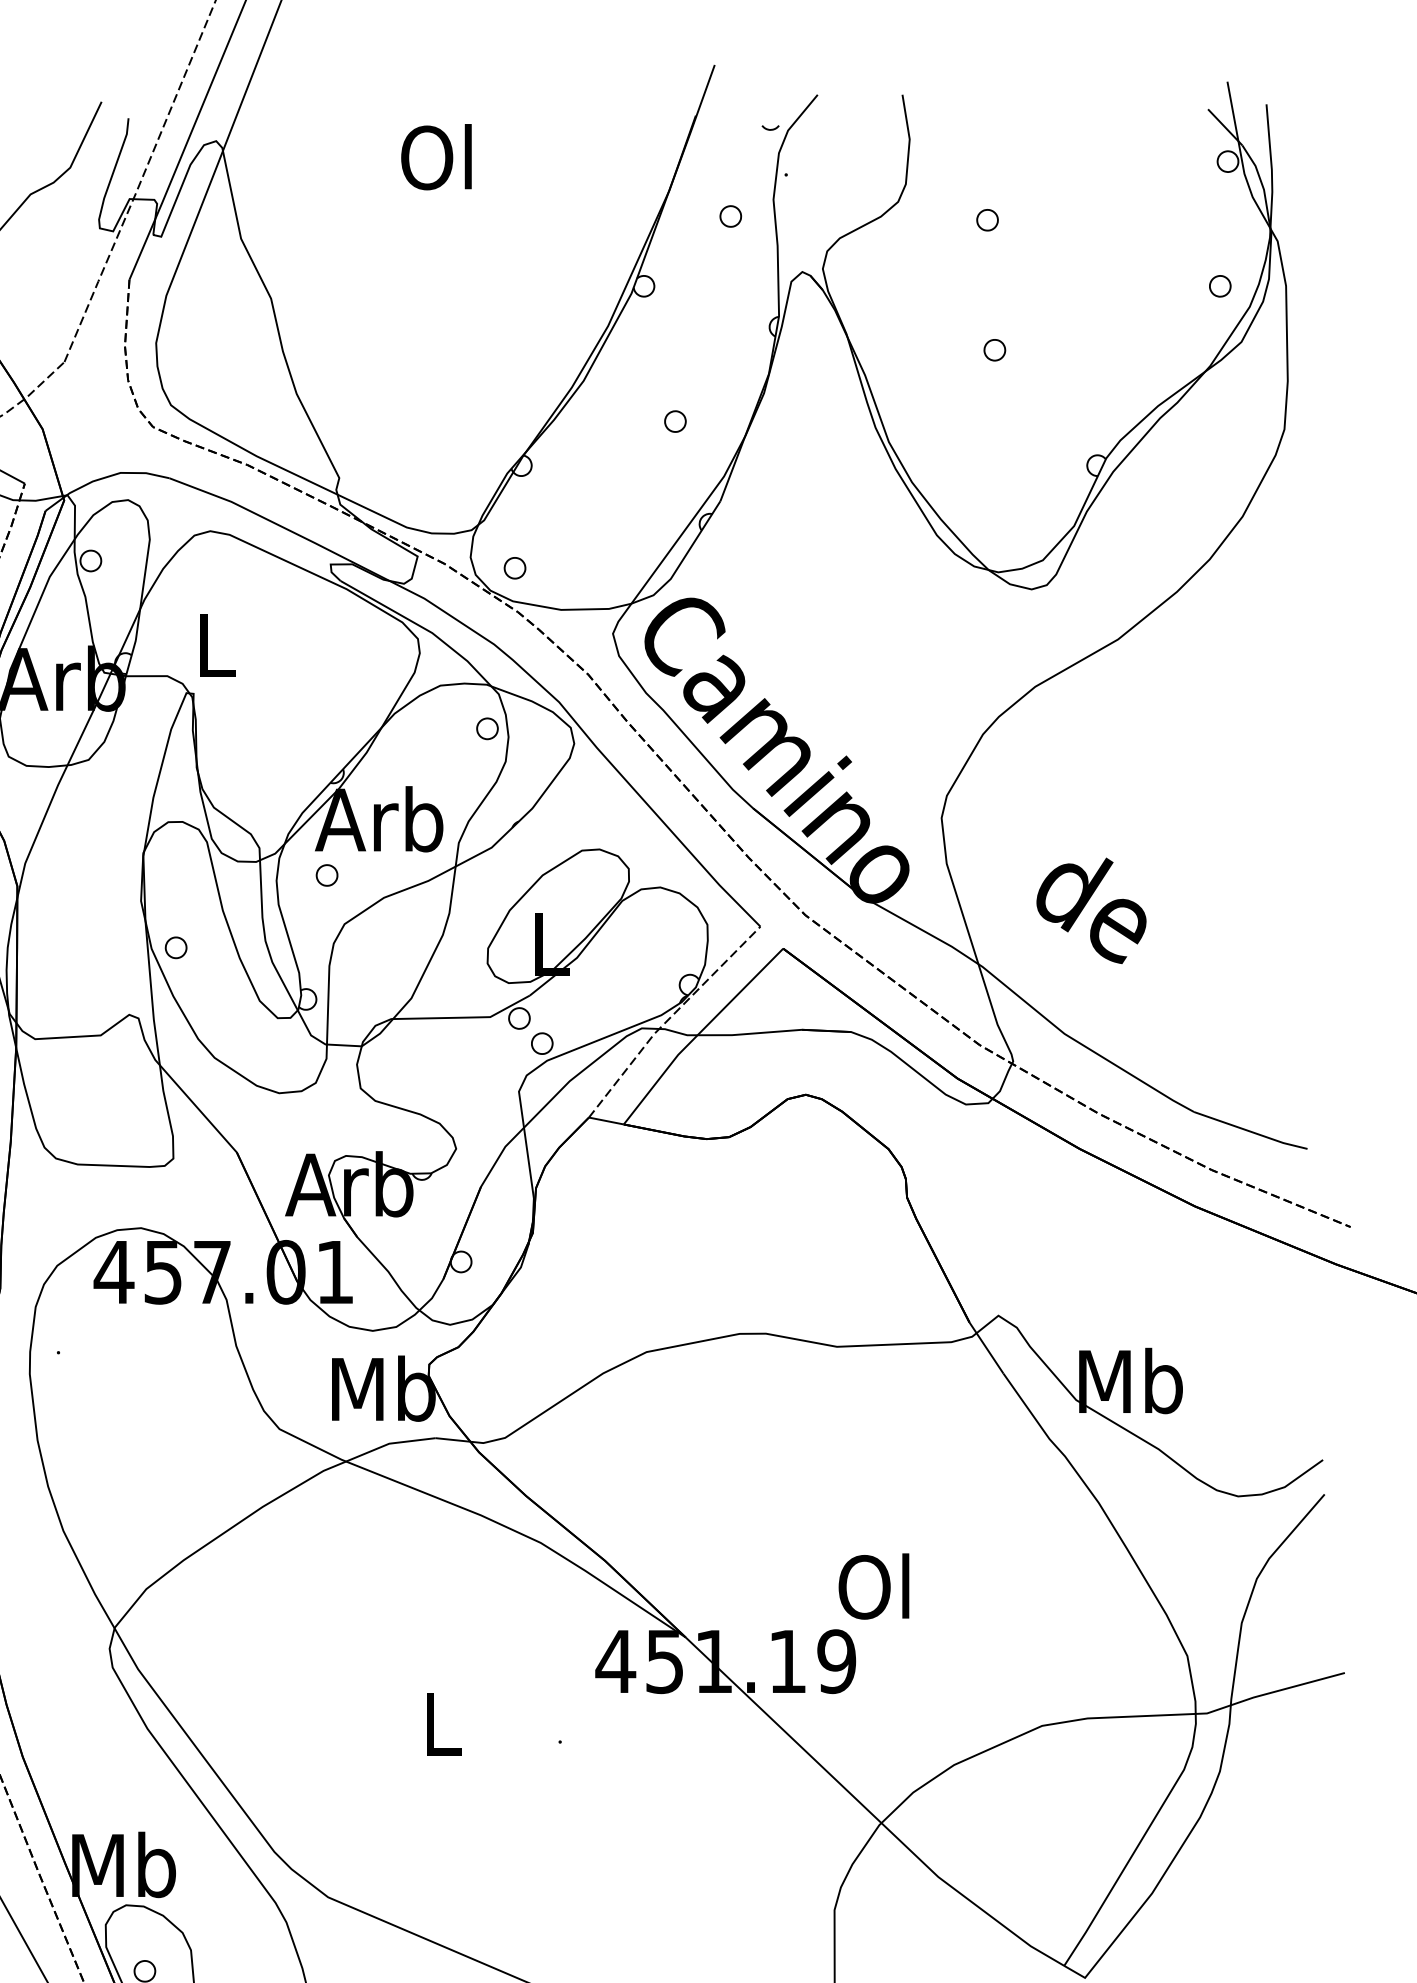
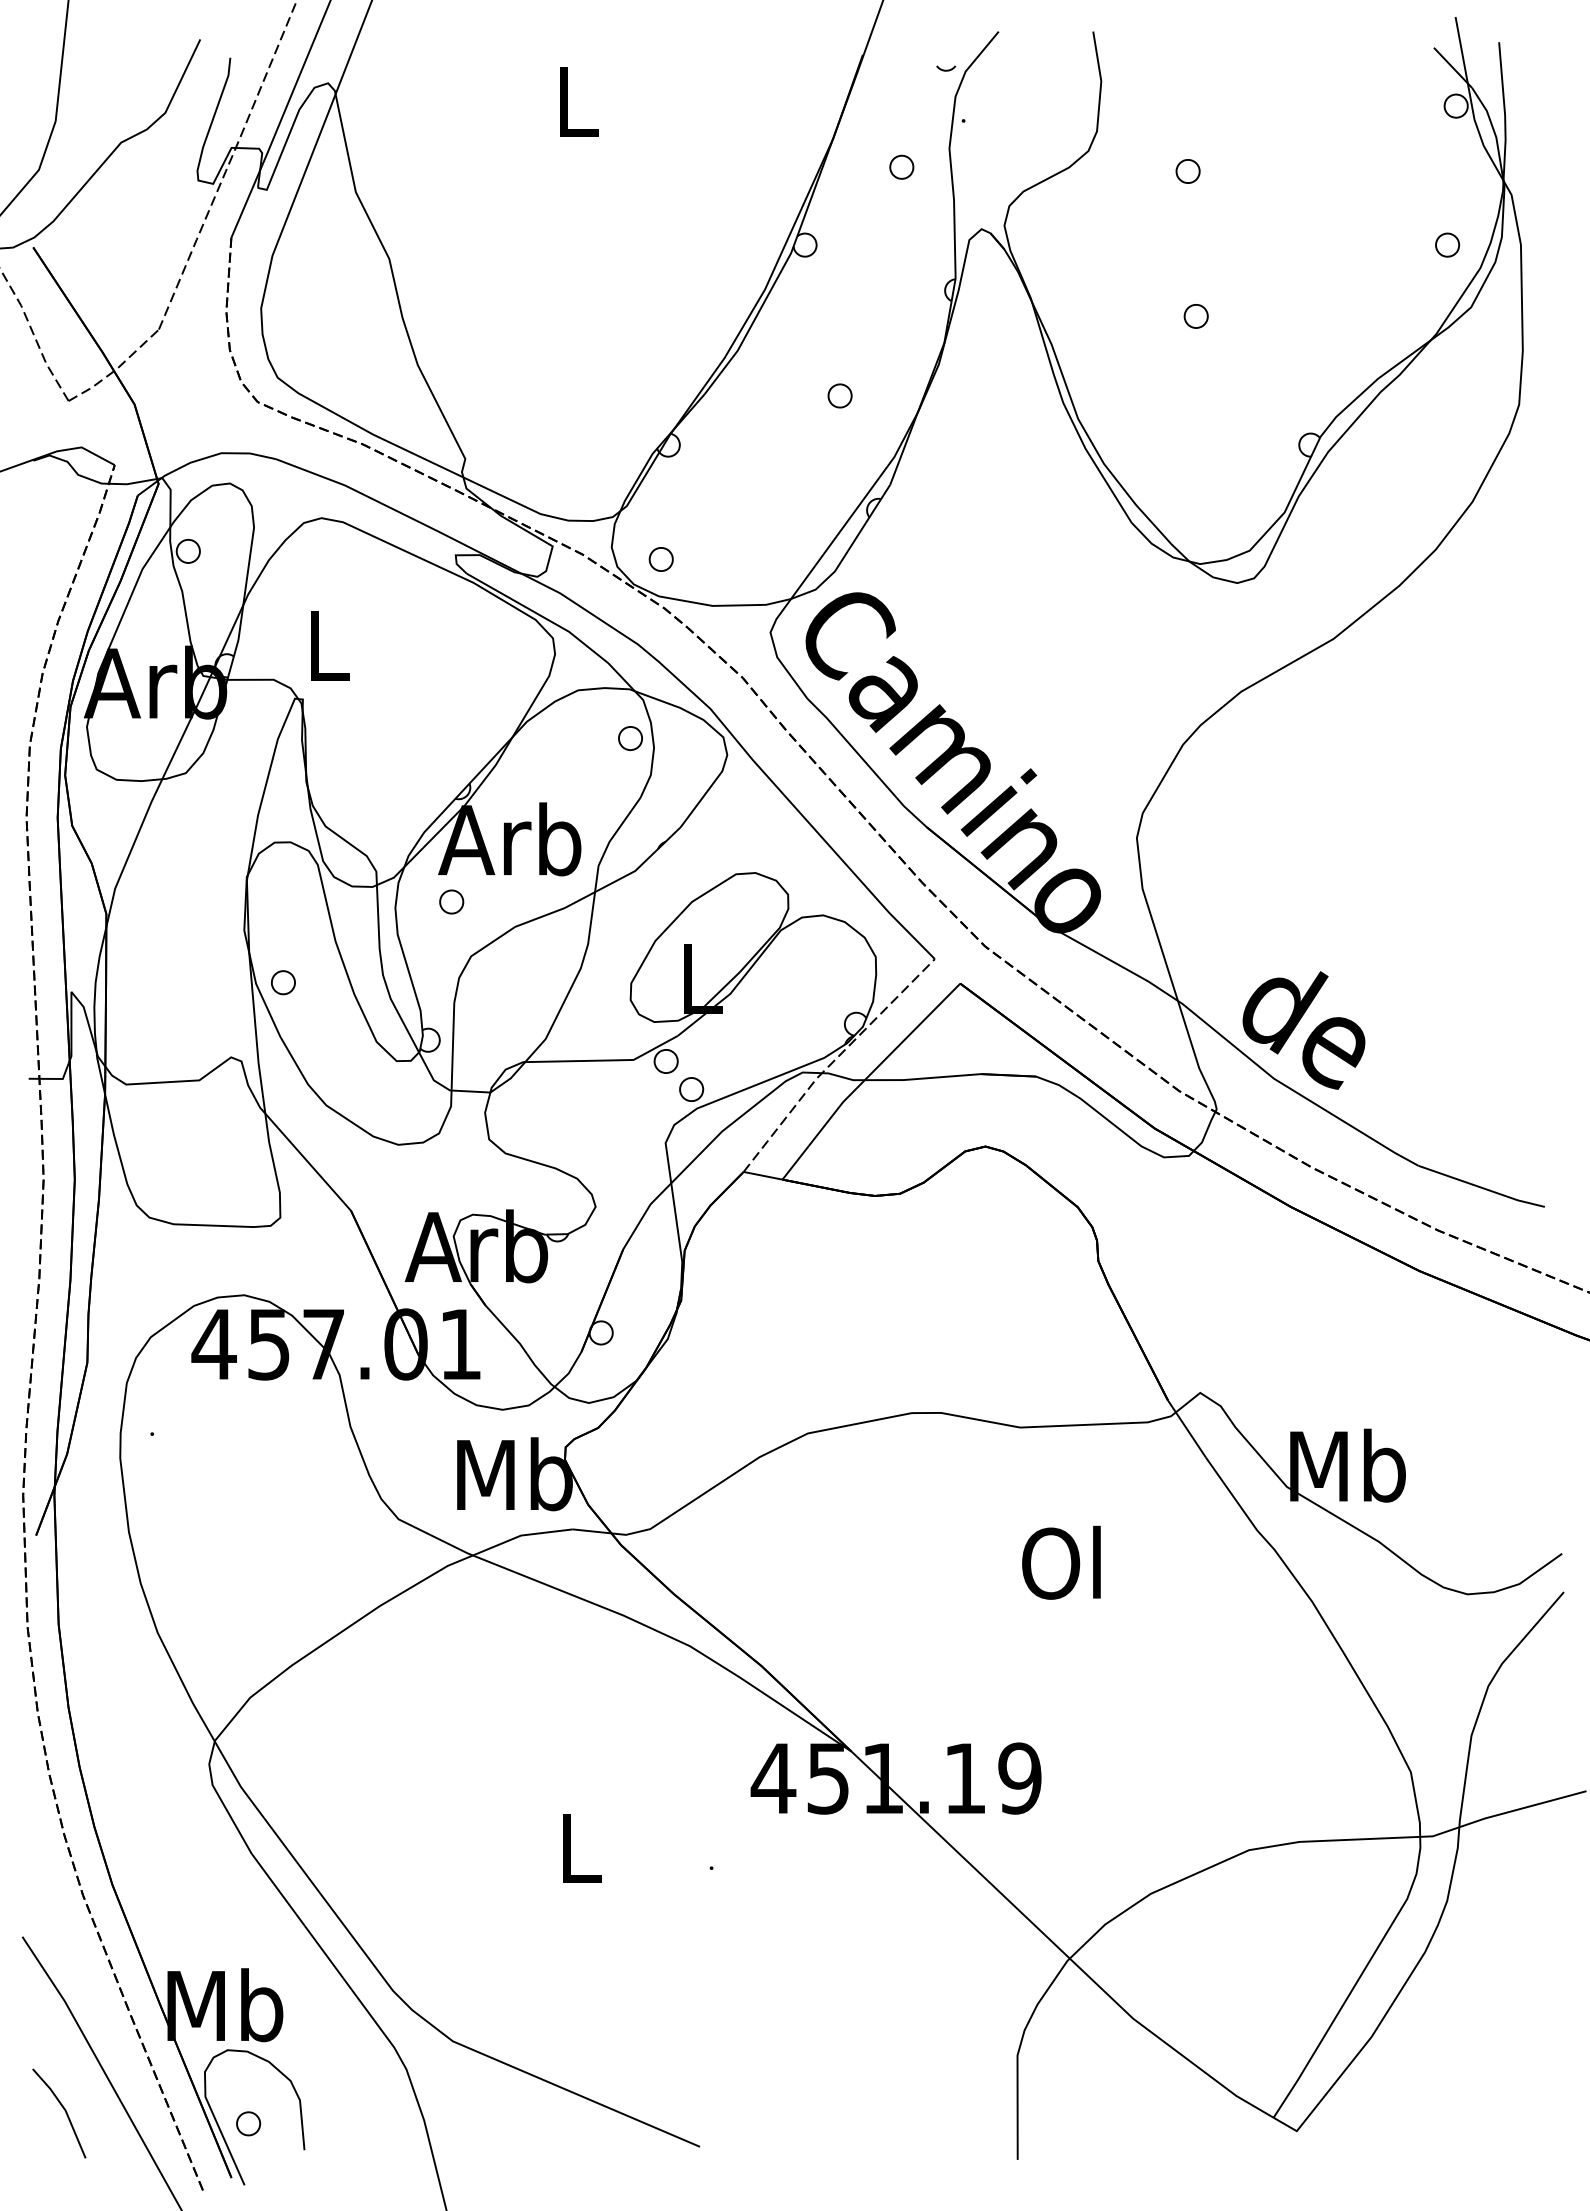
text: (436, 157) -> (573, 101), Ol -> L
text: (1091, 910) -> (1303, 1030), moved
text: (874, 1586) -> (1061, 1562), moved

